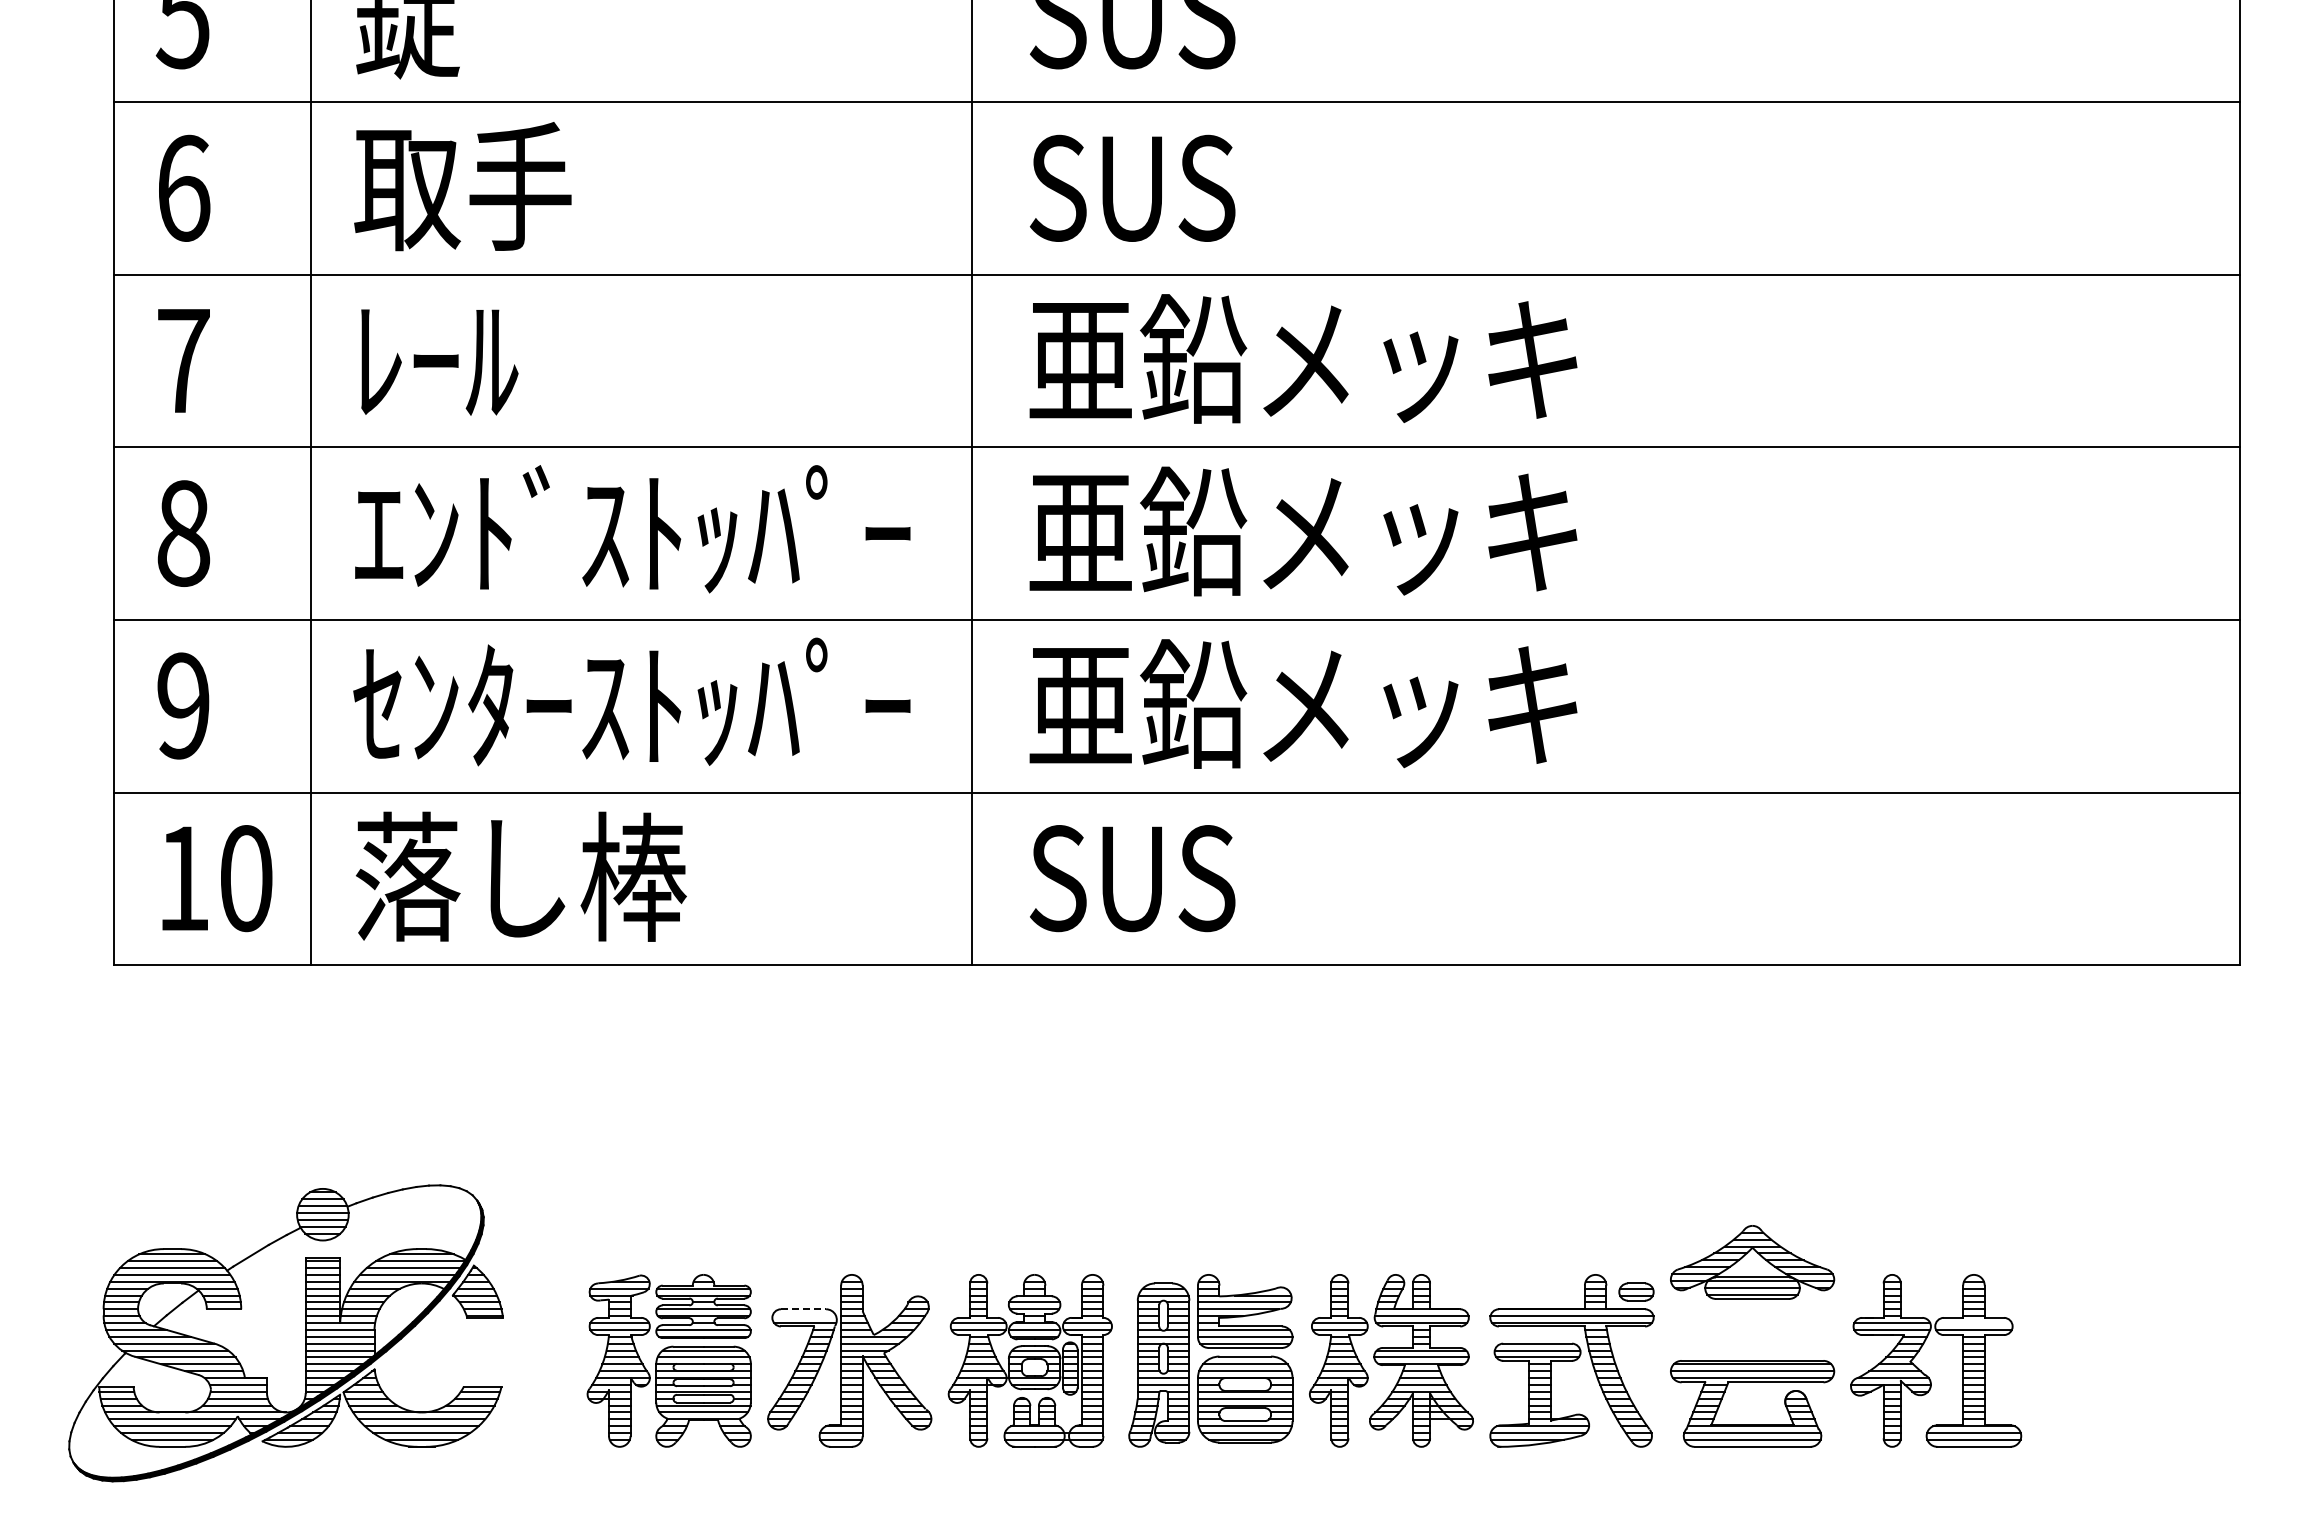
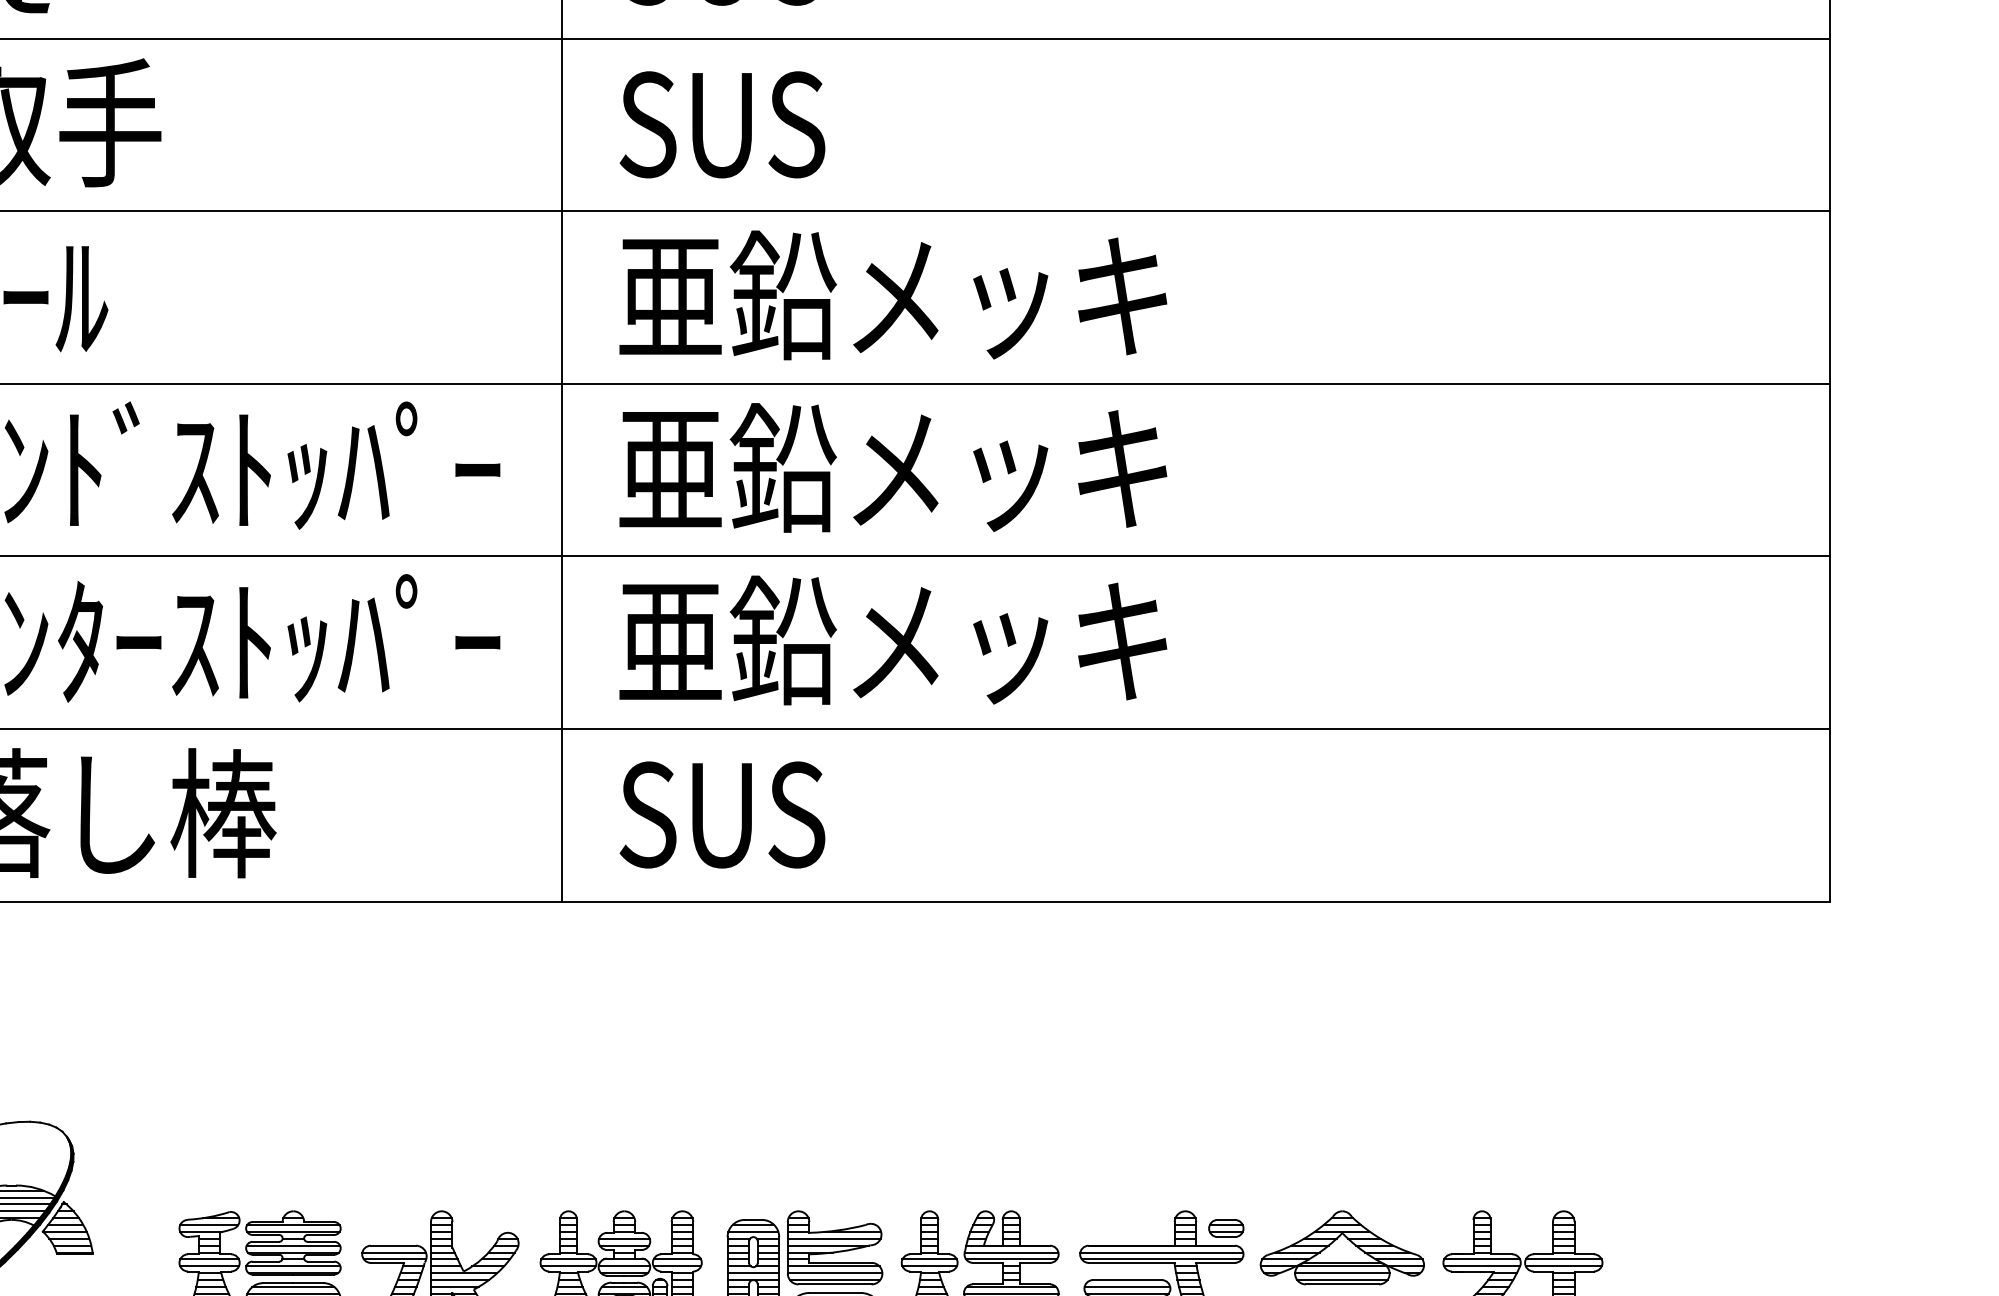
part: (1752, 1262) -> (1342, 1247), moved
line: (803, 1309) -> (393, 1245), dashed -> solid
line: (804, 1316) -> (394, 1252), added
line: (1973, 1323) -> (1563, 1259), added

